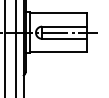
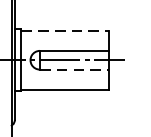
line: (58, 13) -> (64, 30), solid -> dashed
line: (65, 38) -> (75, 69), solid -> dashed

